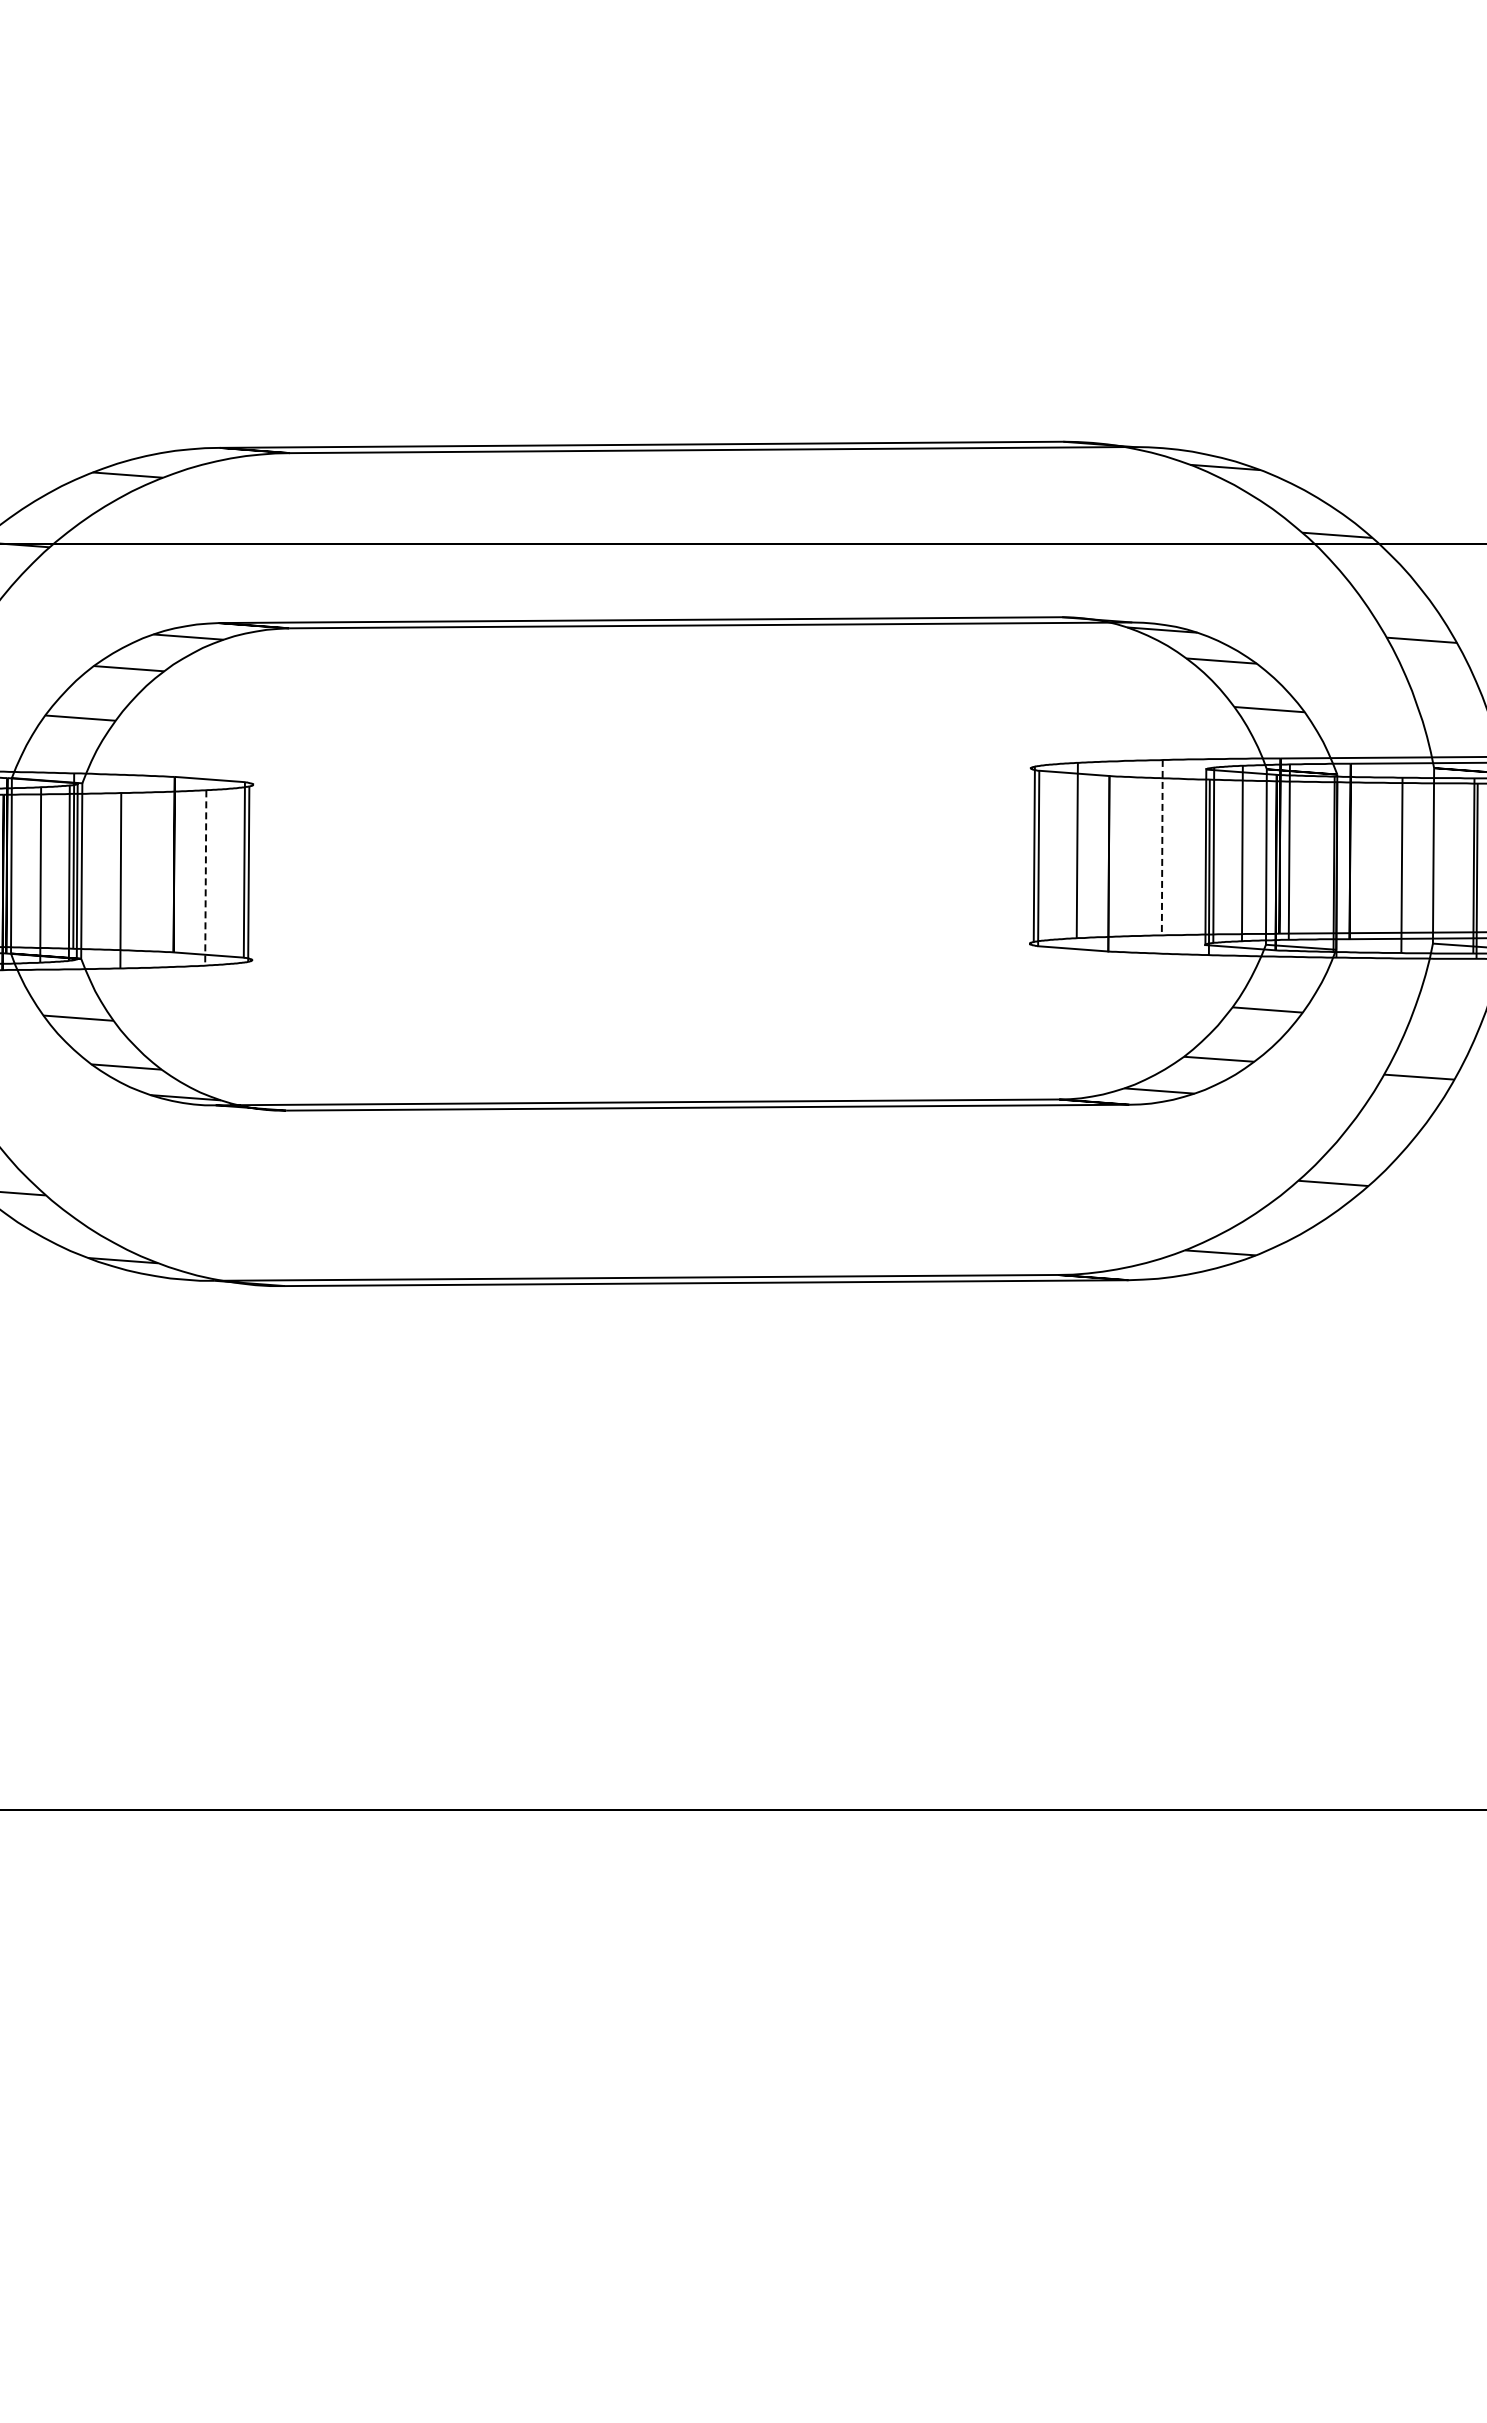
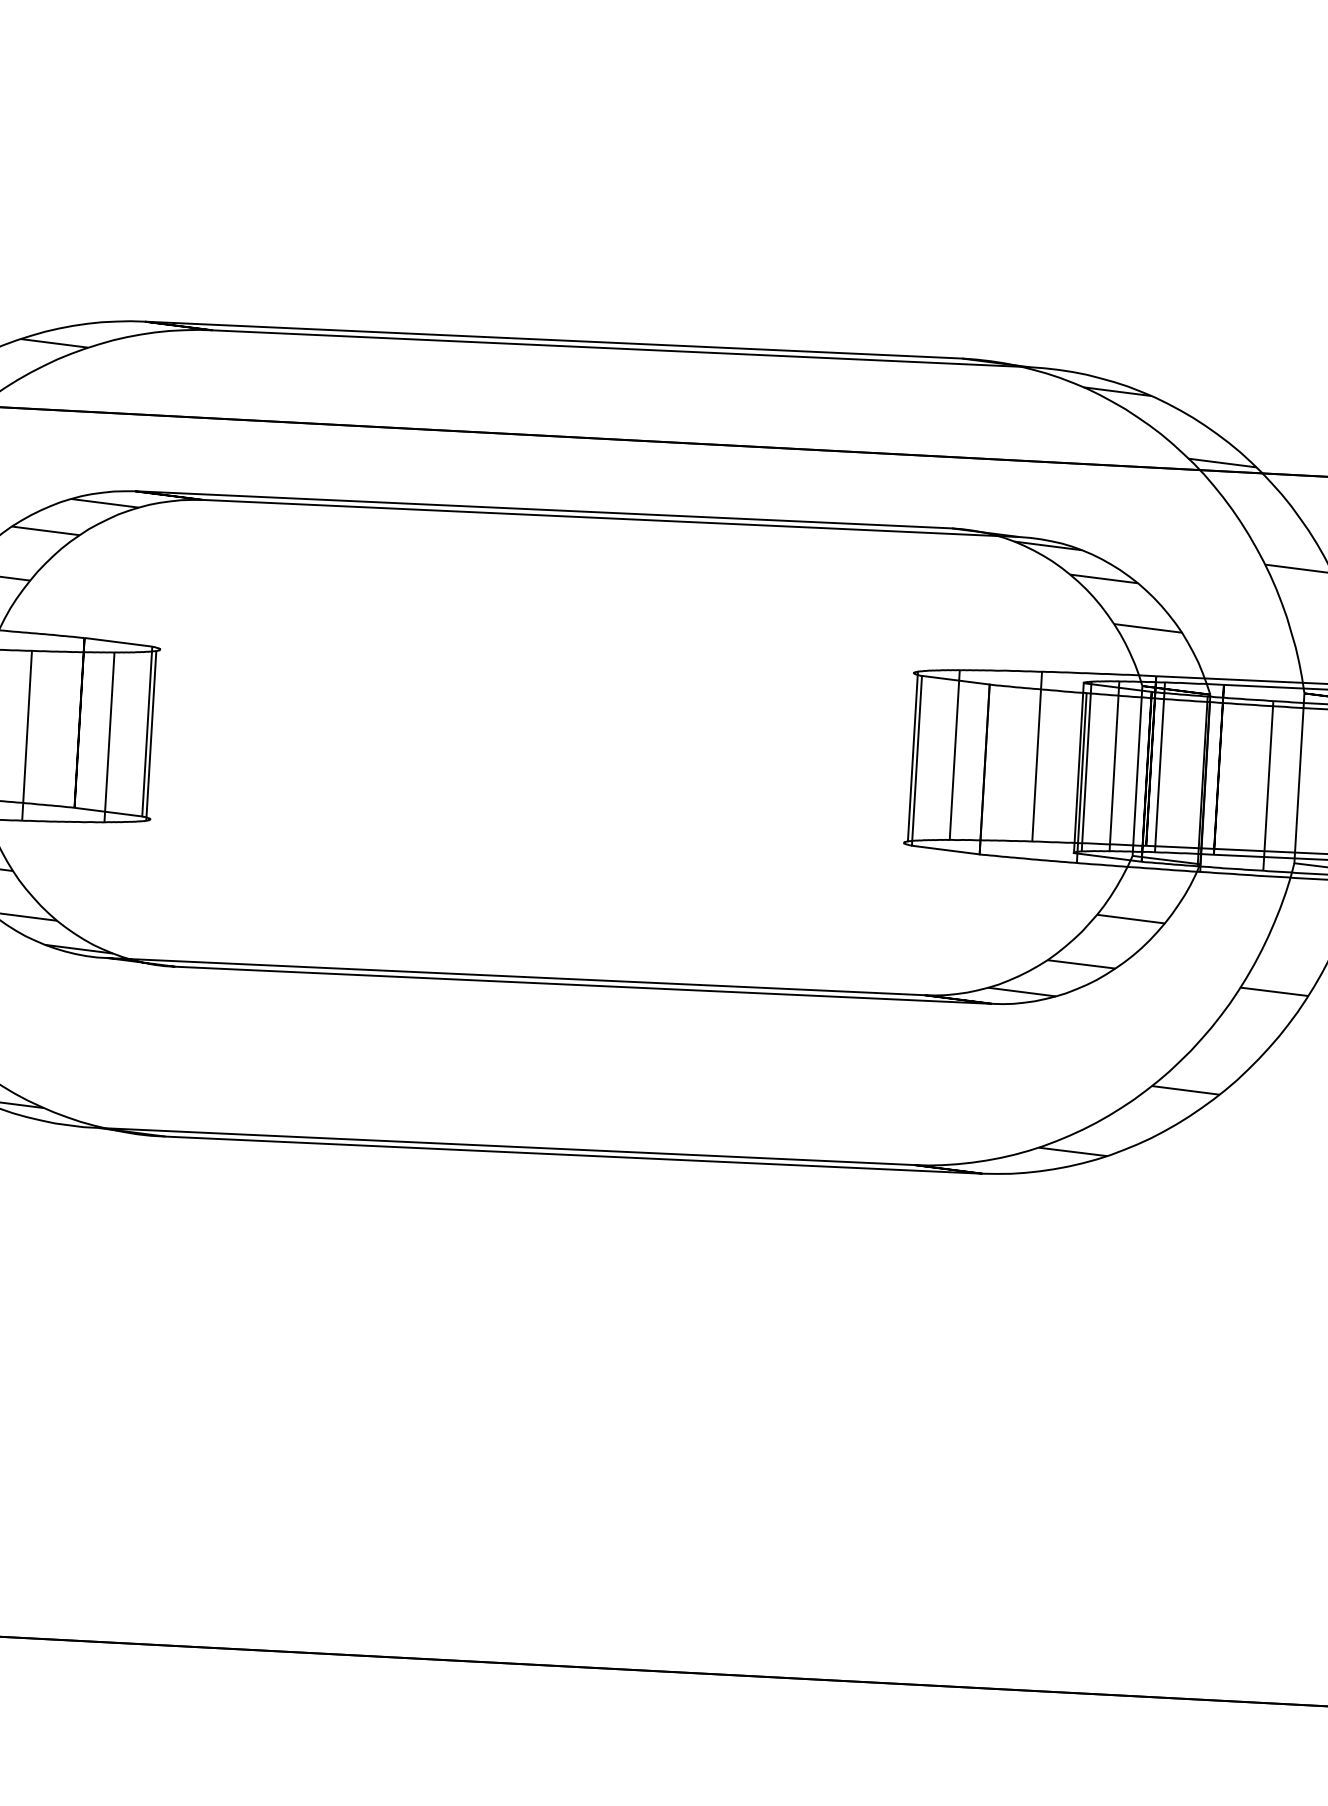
line: (1162, 847) -> (1037, 756), dashed -> solid
line: (205, 877) -> (109, 736), dashed -> solid

